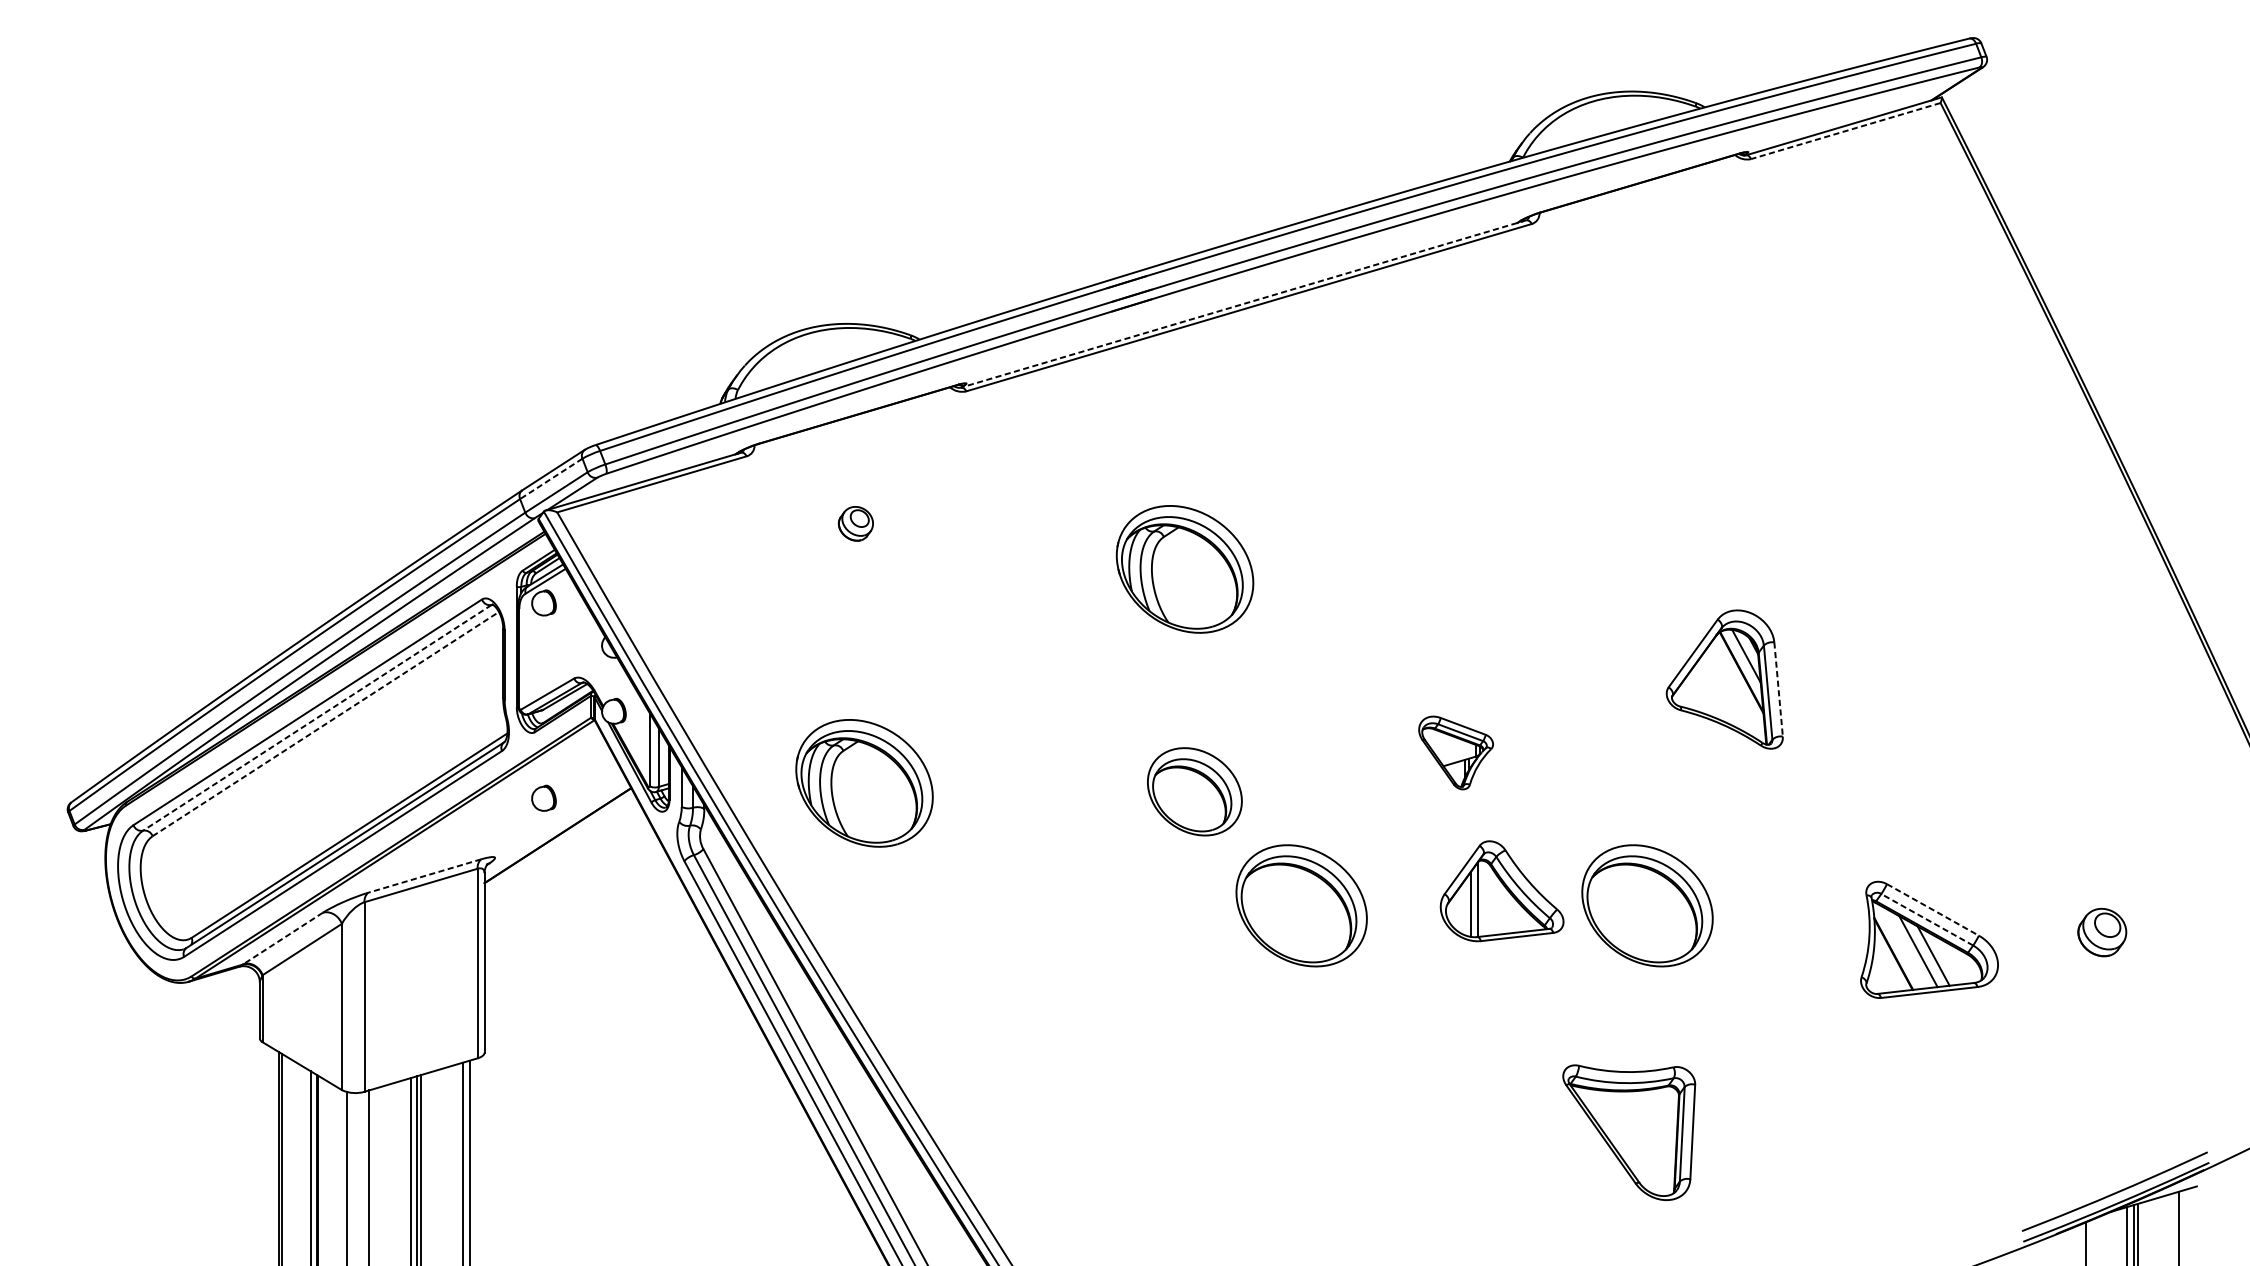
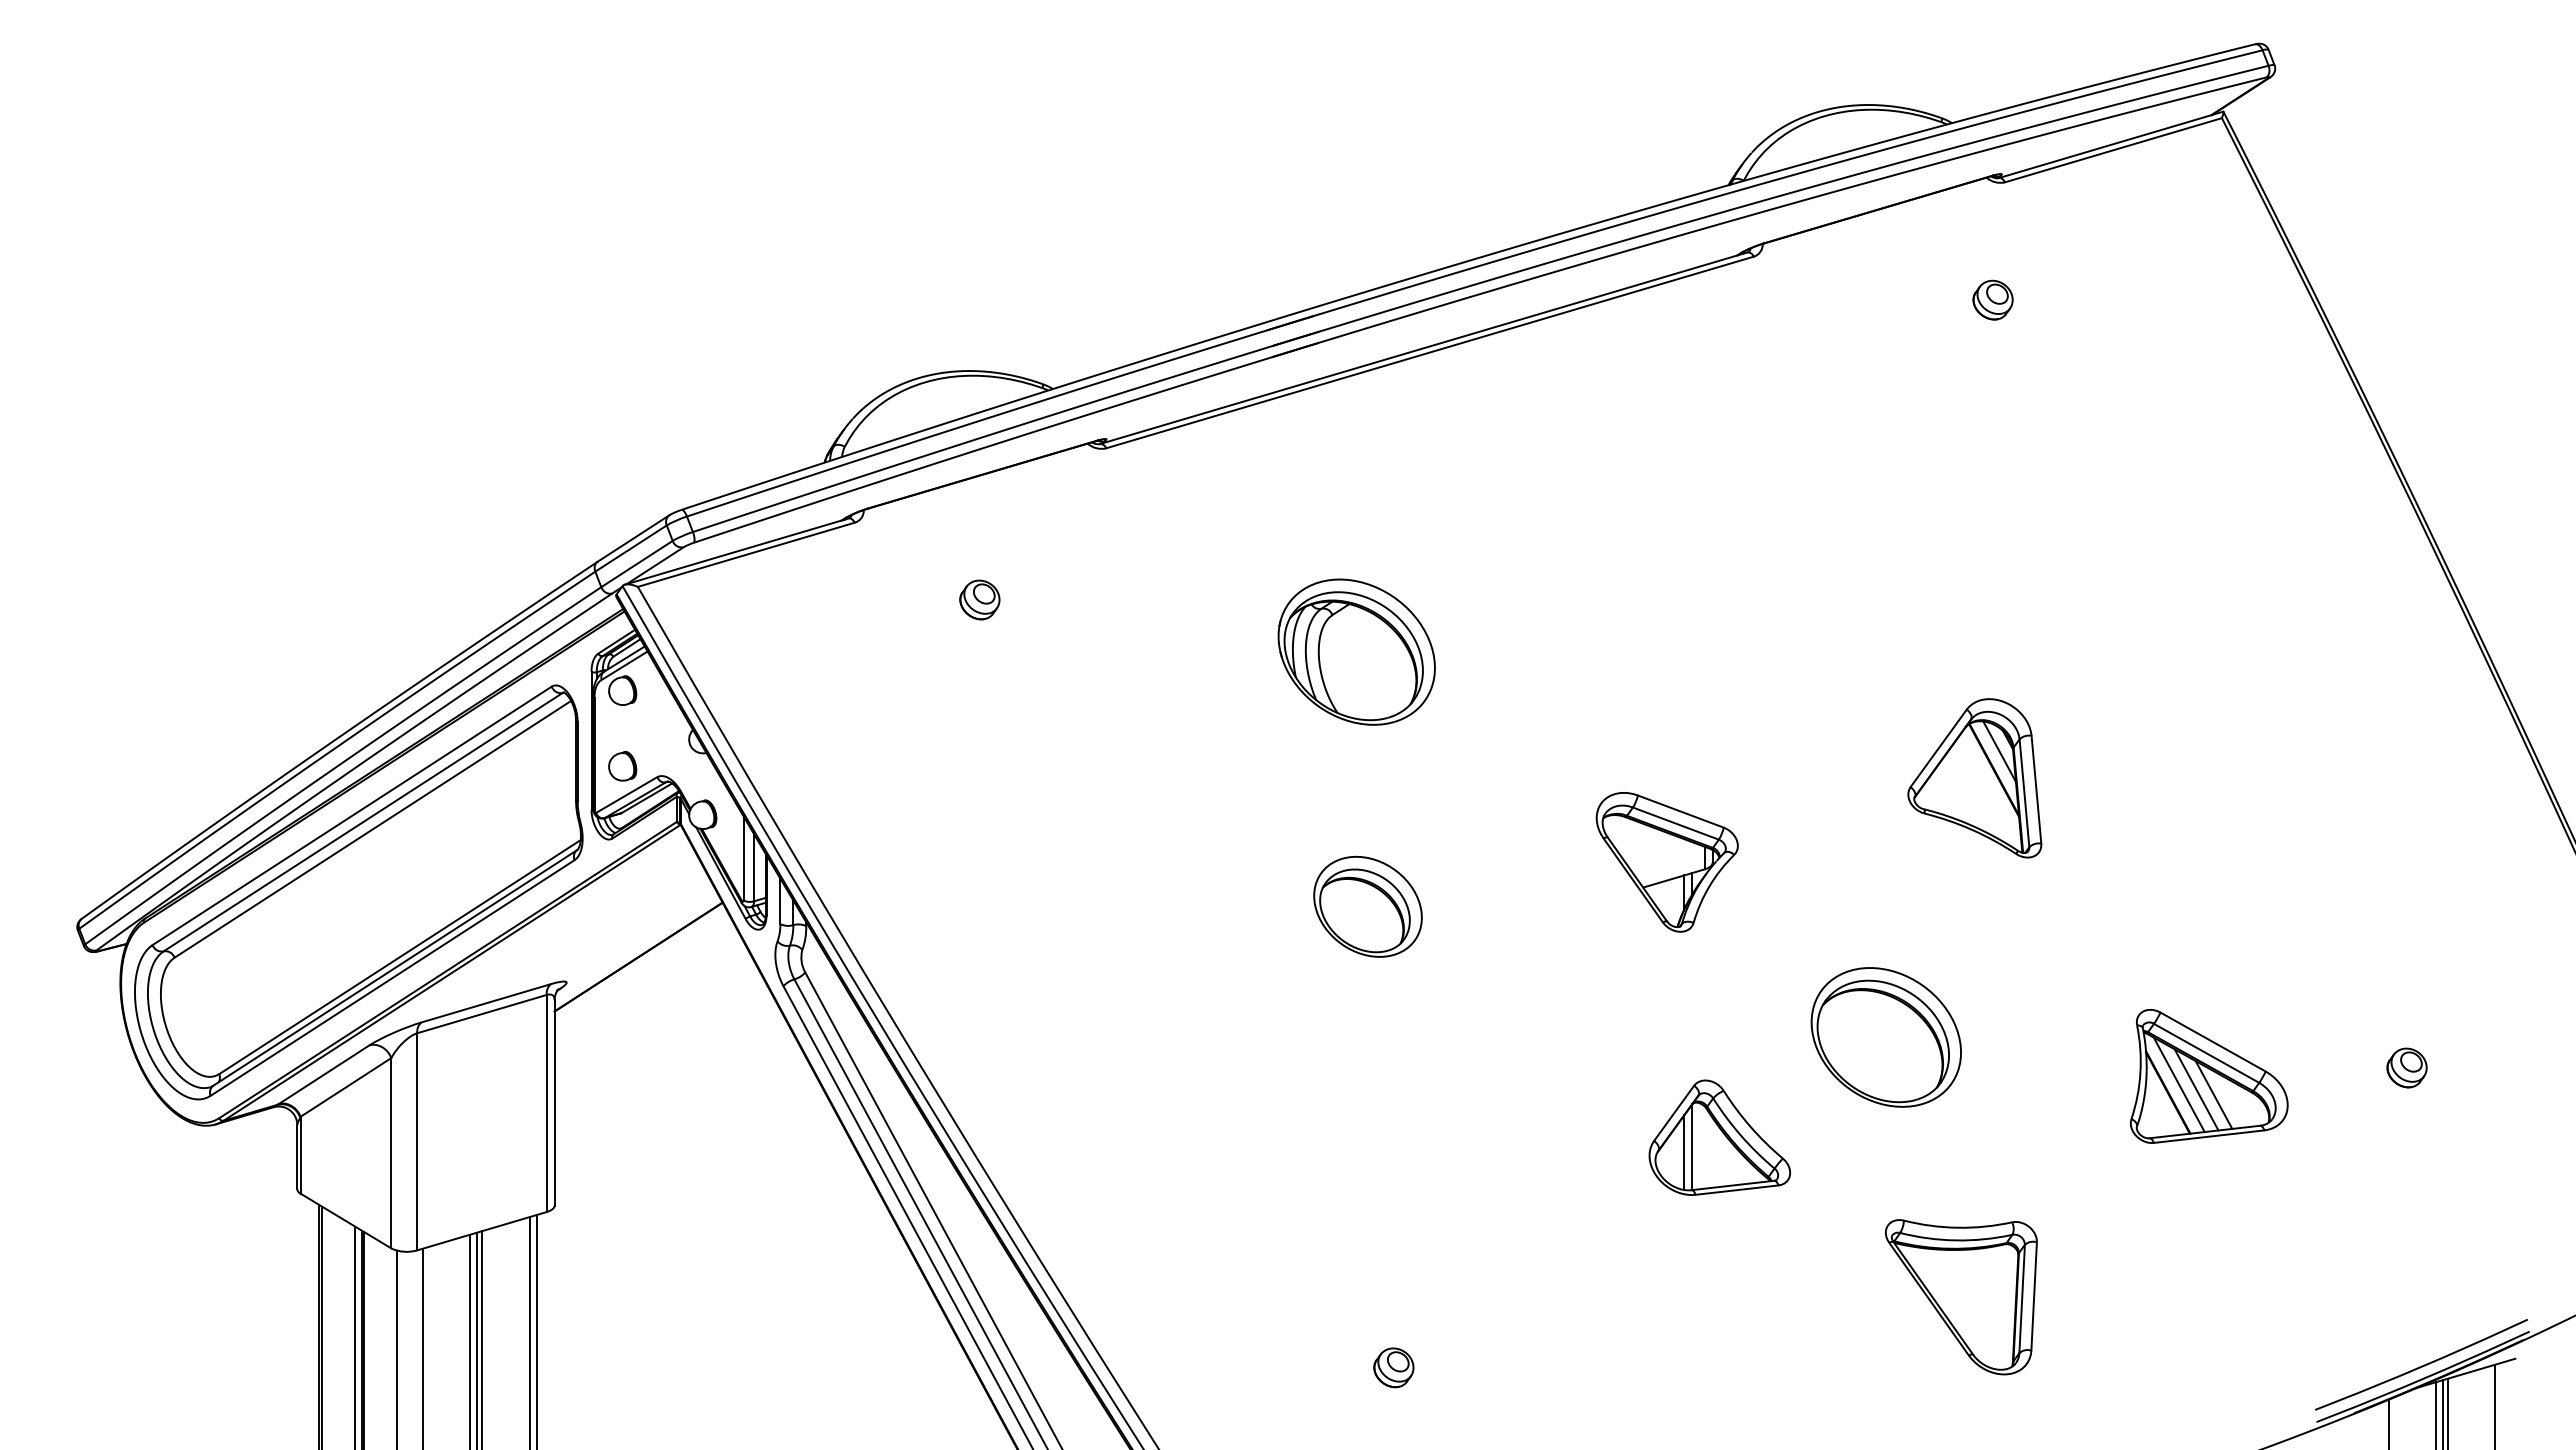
line: (1845, 131) -> (2113, 150), dashed -> solid
part: (1740, 261) -> (1992, 299), added
line: (1243, 304) -> (1423, 348), dashed -> solid
line: (551, 478) -> (631, 548), dashed -> solid
line: (1778, 690) -> (2036, 790), dashed -> solid
line: (317, 718) -> (363, 822), dashed -> solid
line: (326, 724) -> (373, 829), dashed -> solid
part: (1455, 753) -> (1666, 862), size x1.67
part: (864, 782) -> (989, 896), removed
part: (543, 798) -> (622, 766), moved
line: (425, 876) -> (486, 1003), dashed -> solid
part: (1501, 891) -> (1719, 1137), moved
part: (1300, 905) -> (1489, 1037), removed
line: (1933, 910) -> (2213, 1042), dashed -> solid
line: (1927, 919) -> (2206, 1053), dashed -> solid
part: (2101, 932) -> (2406, 1067), size x0.71
line: (282, 938) -> (323, 1074), dashed -> solid
line: (1902, 946) -> (2178, 1084), added
part: (1629, 1132) -> (1961, 1297), moved
part: (1217, 1194) -> (1393, 1367), added

